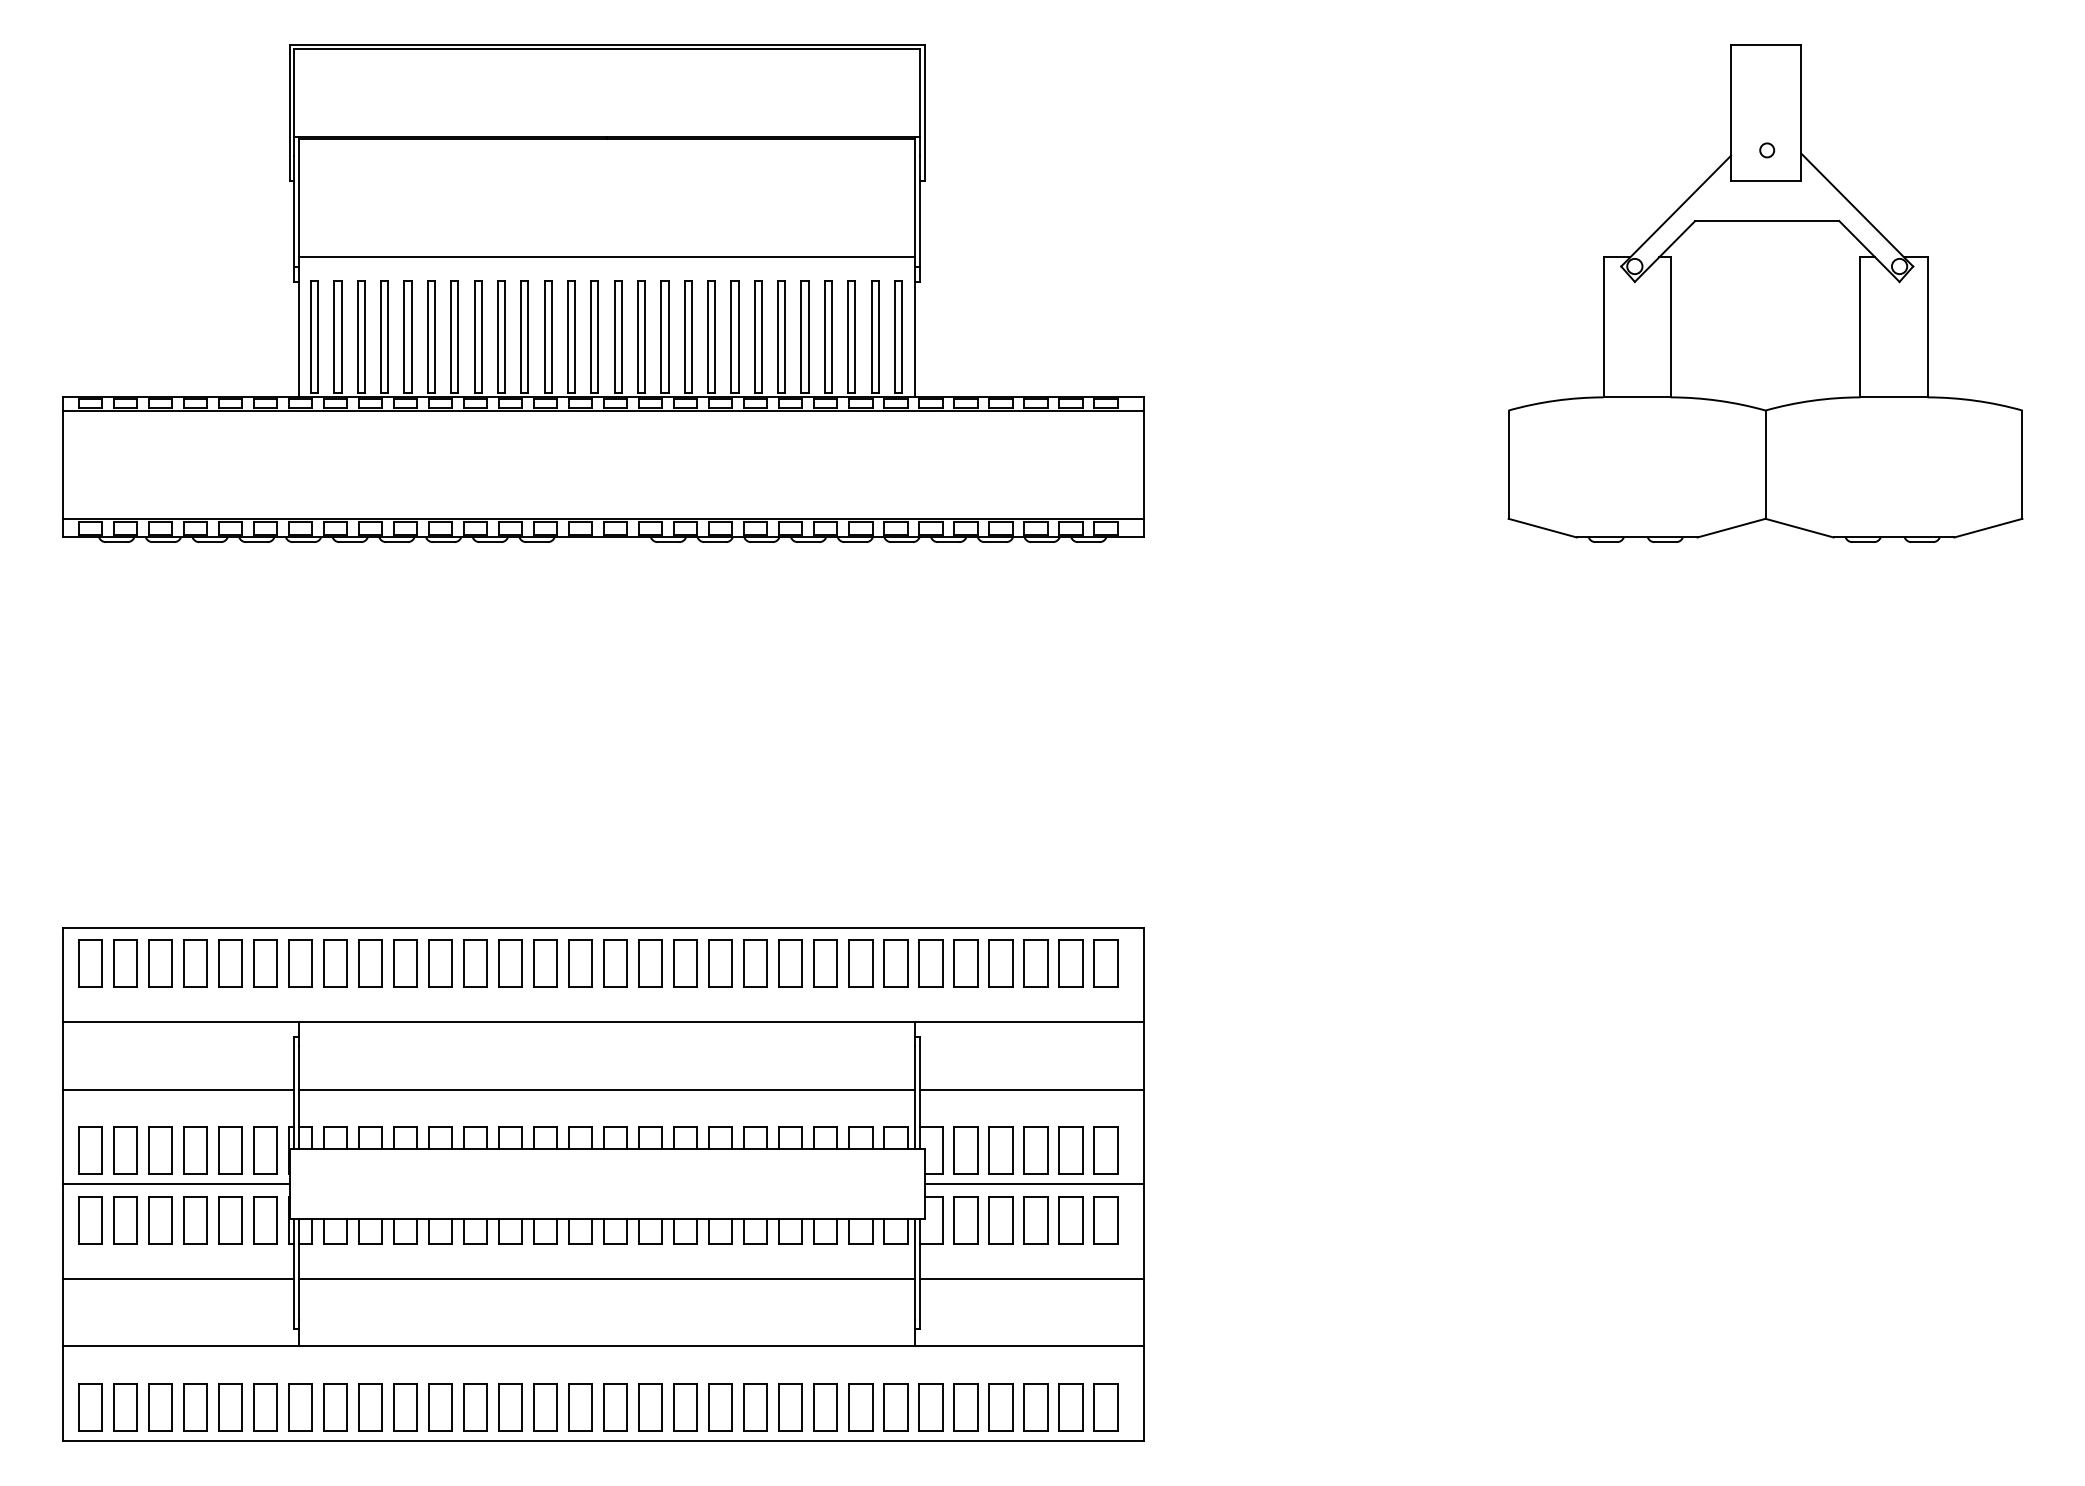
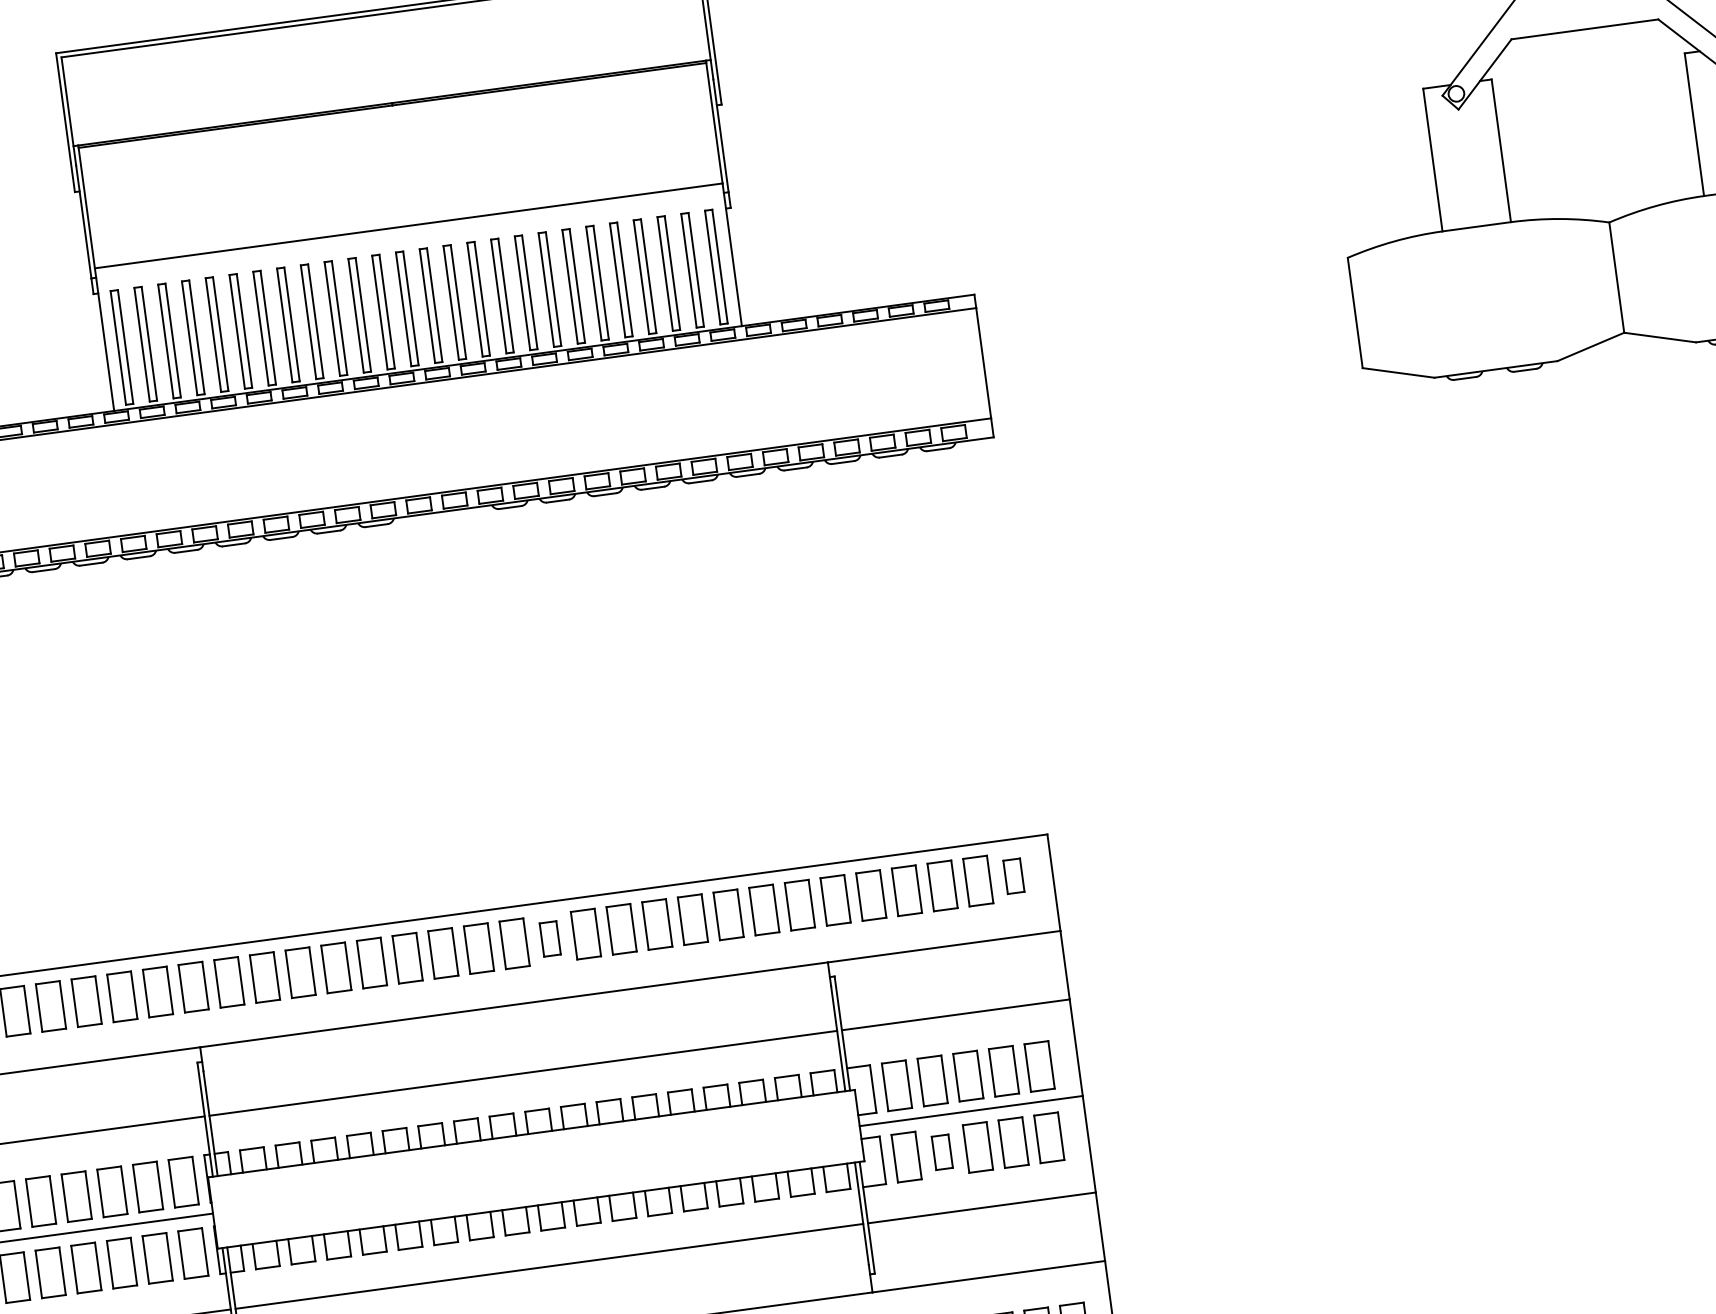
part: (650, 963) -> (550, 939), size x0.7
part: (1105, 963) -> (1013, 876), size x0.7
part: (1000, 1220) -> (941, 1152), size x0.7

